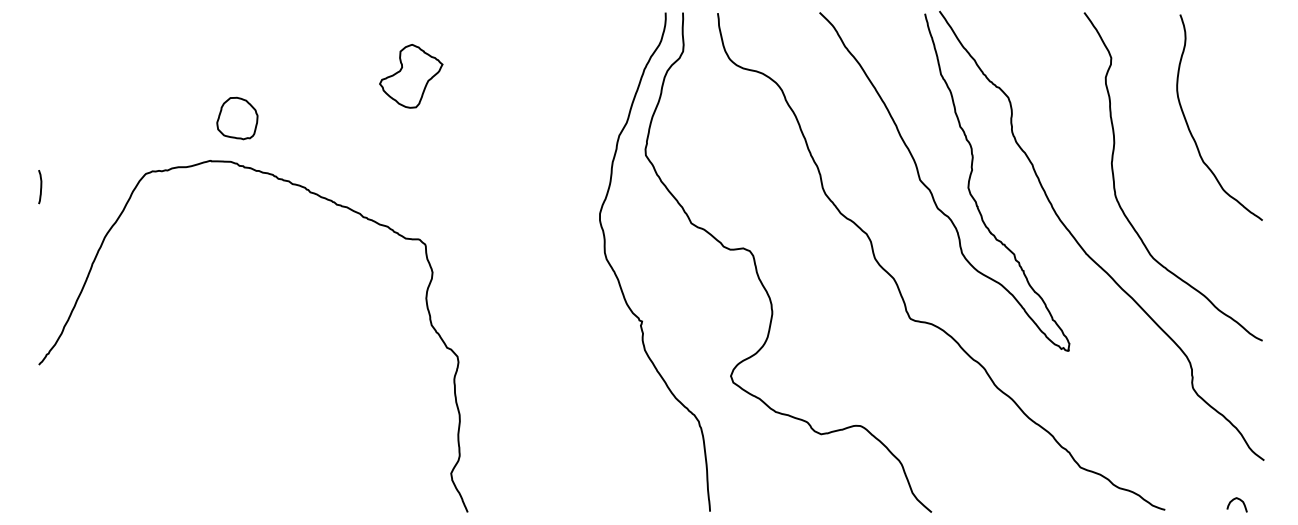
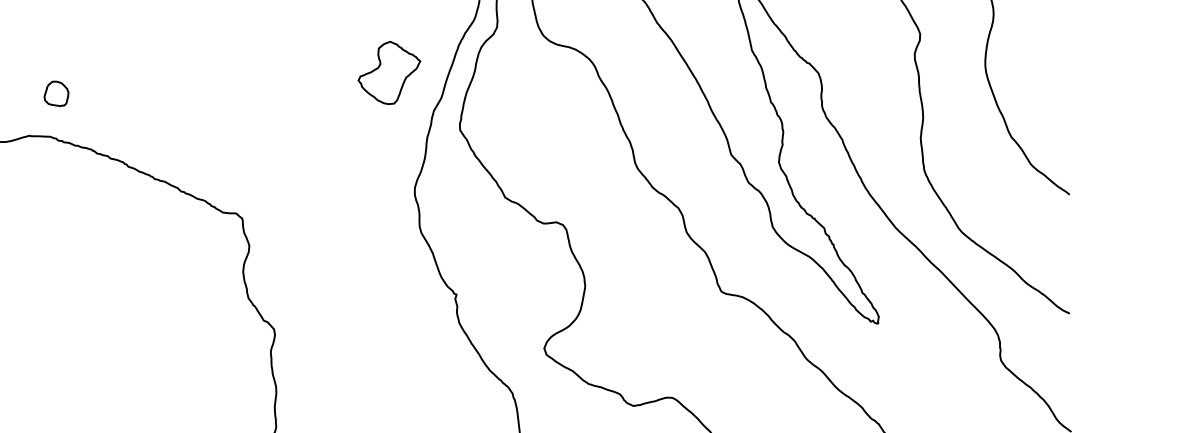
part: (411, 76) -> (389, 73), moved
part: (237, 118) -> (56, 93), size x0.6

